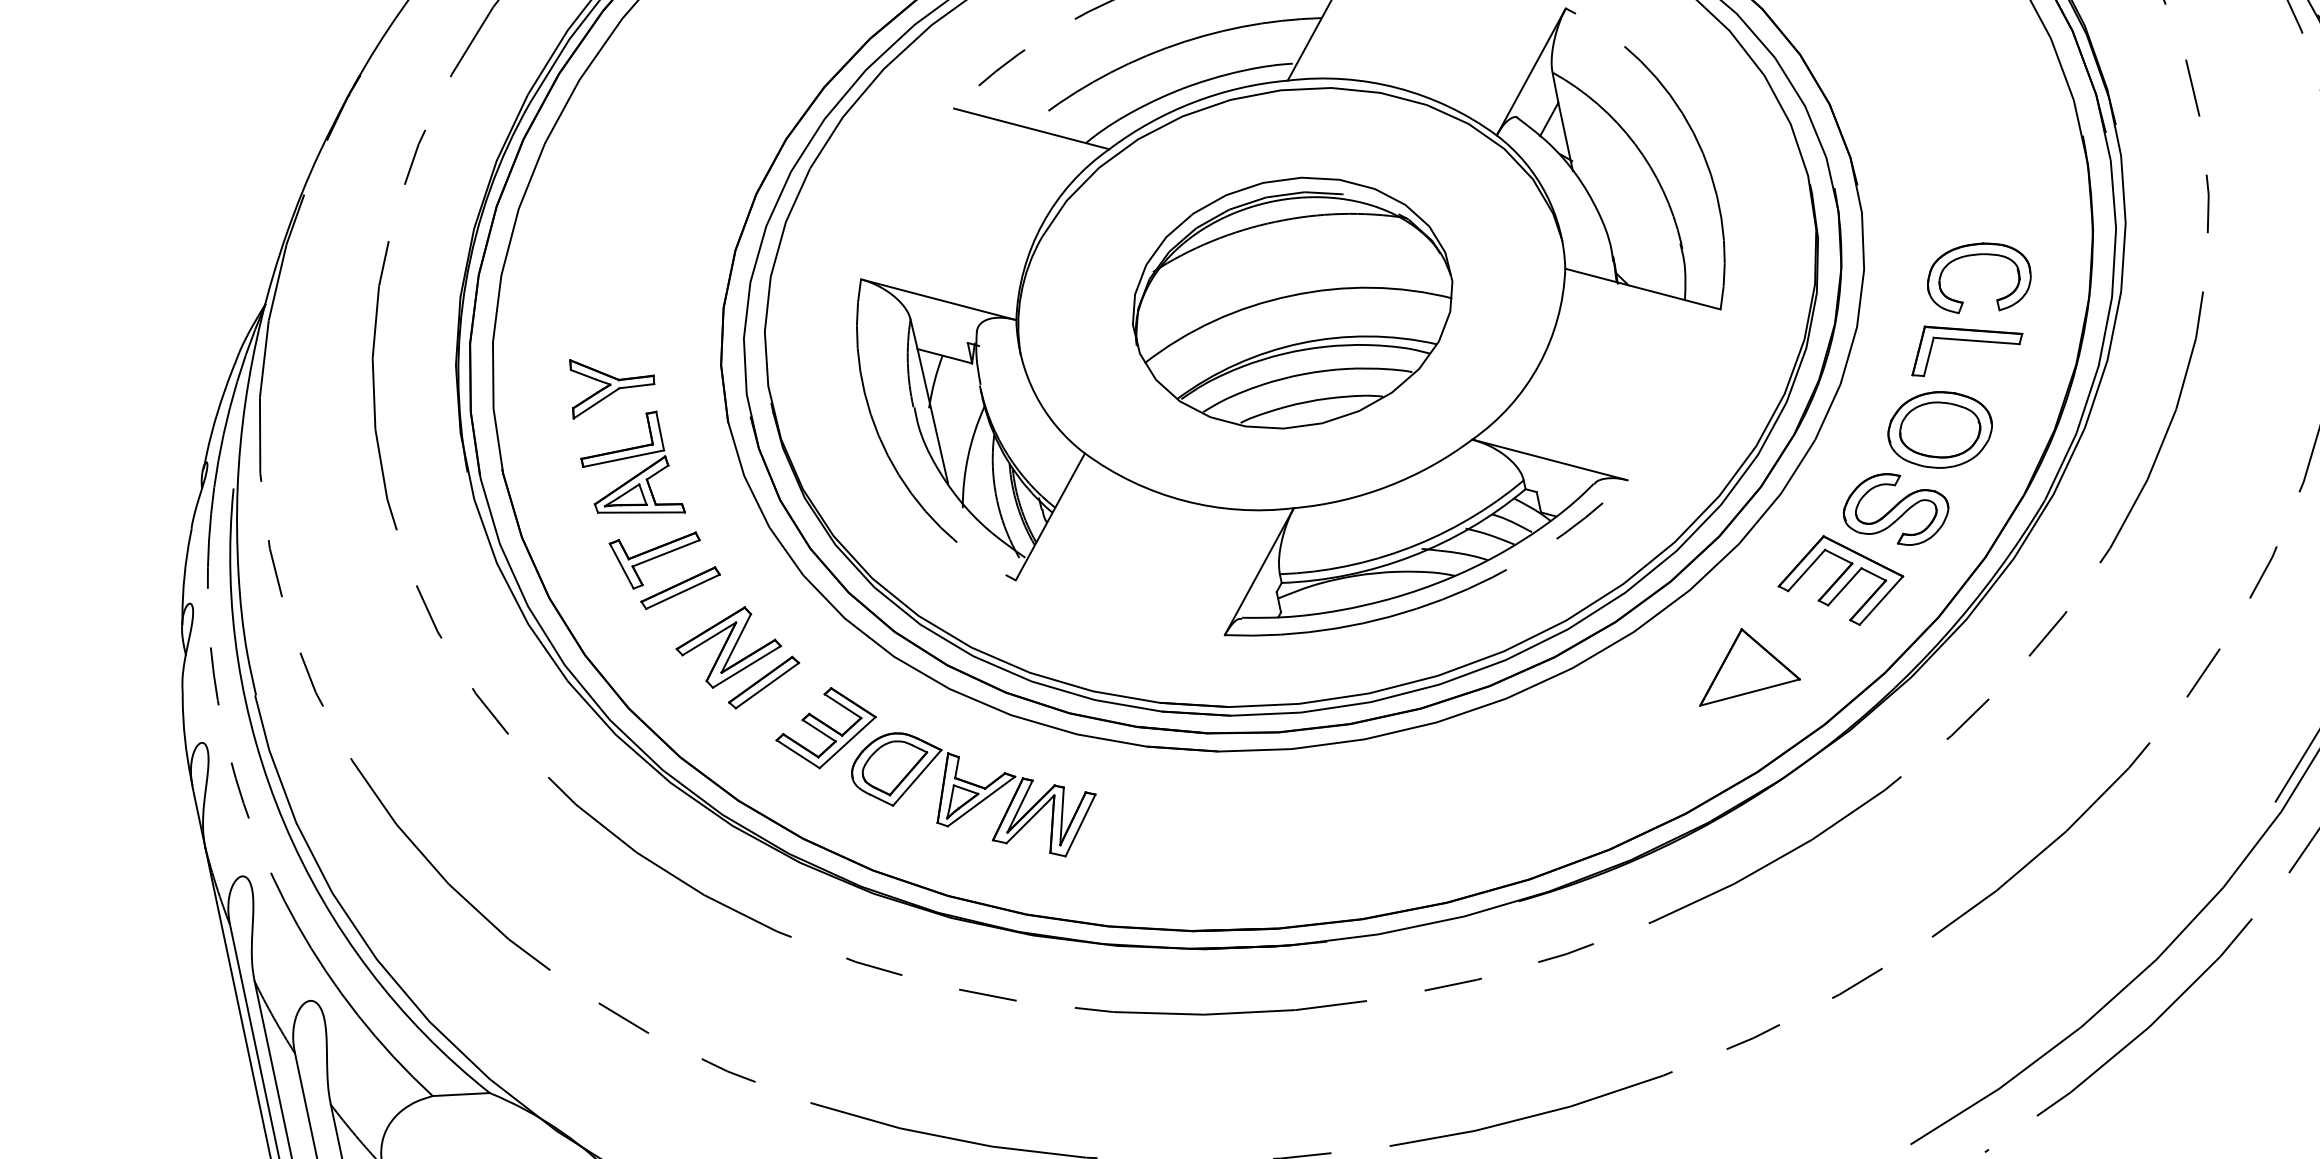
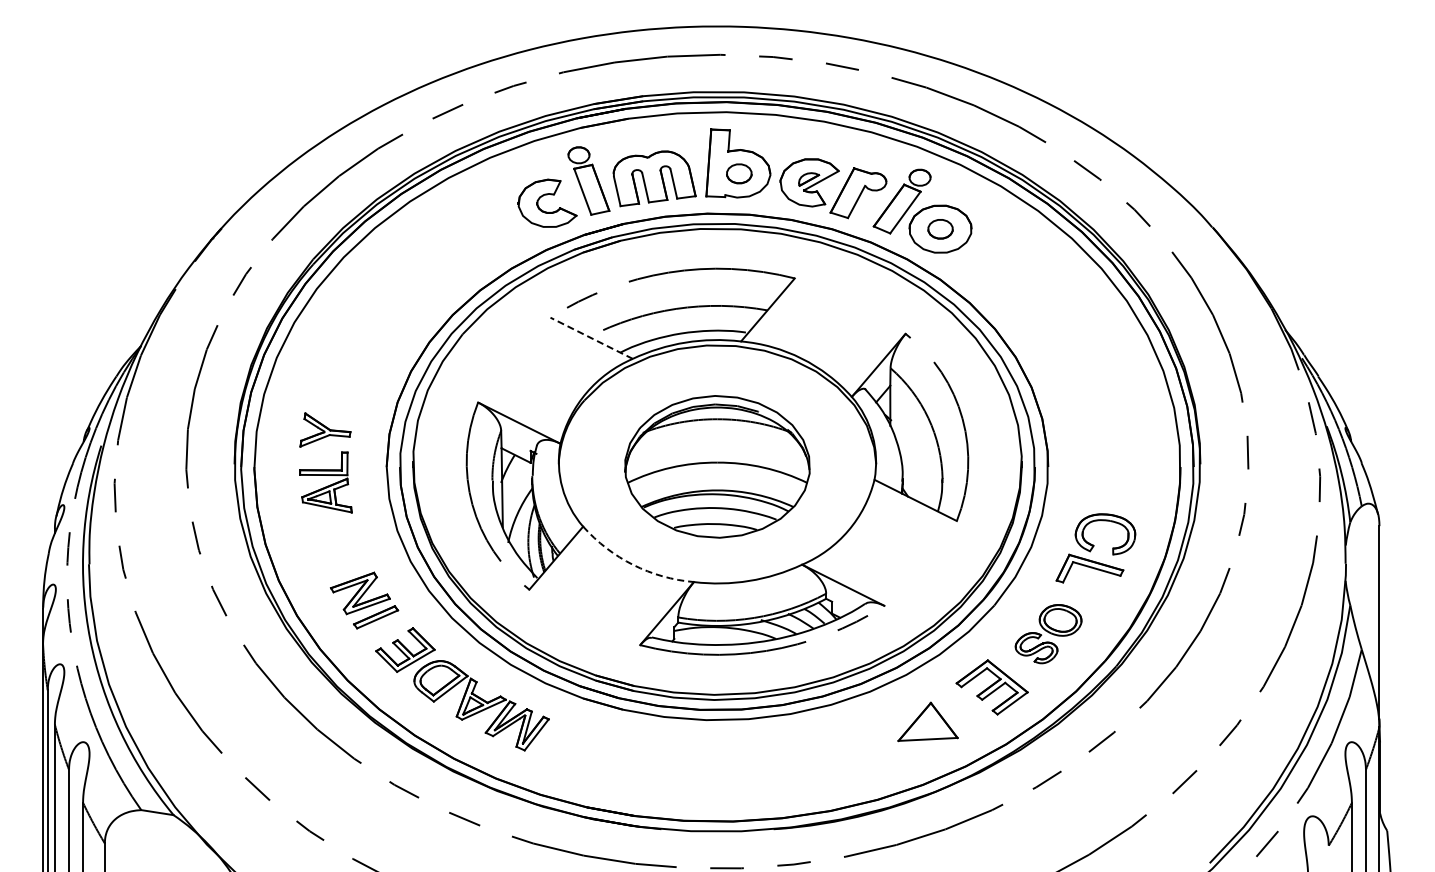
line: (1031, 129) -> (591, 338), solid -> dashed
part: (1917, 468) -> (1048, 633), size x0.7
arc: (1184, 499) -> (633, 564), solid -> dashed
part: (663, 556) -> (334, 534), removed

